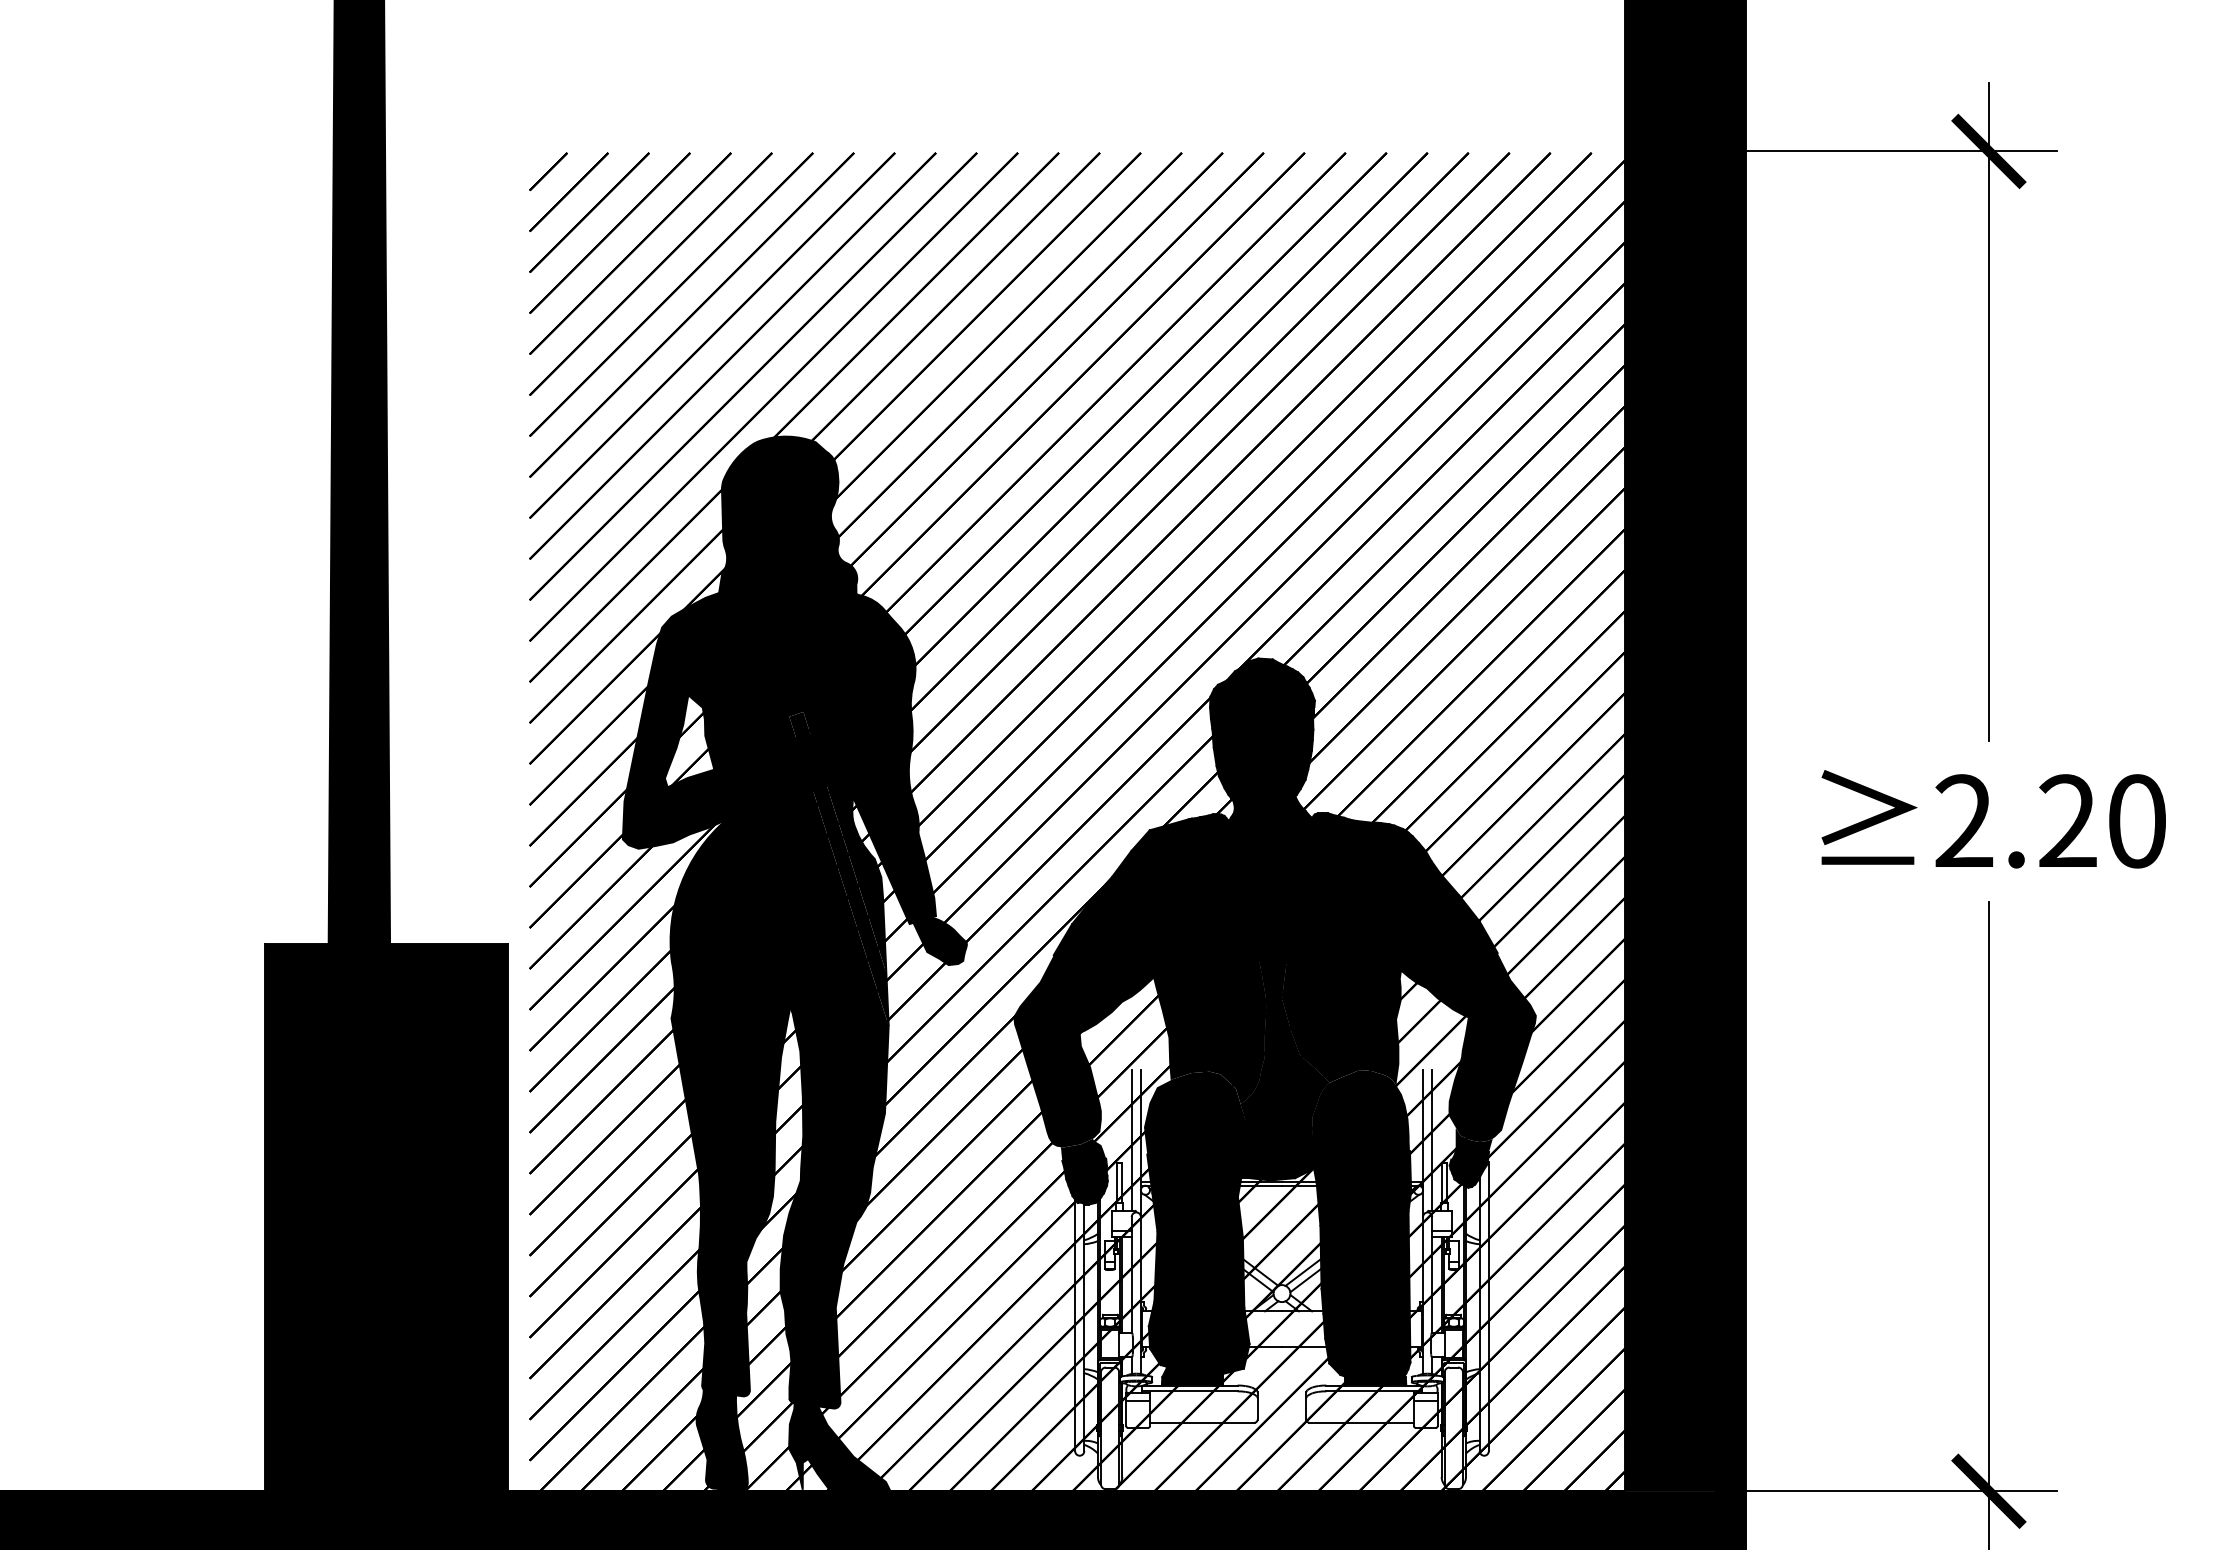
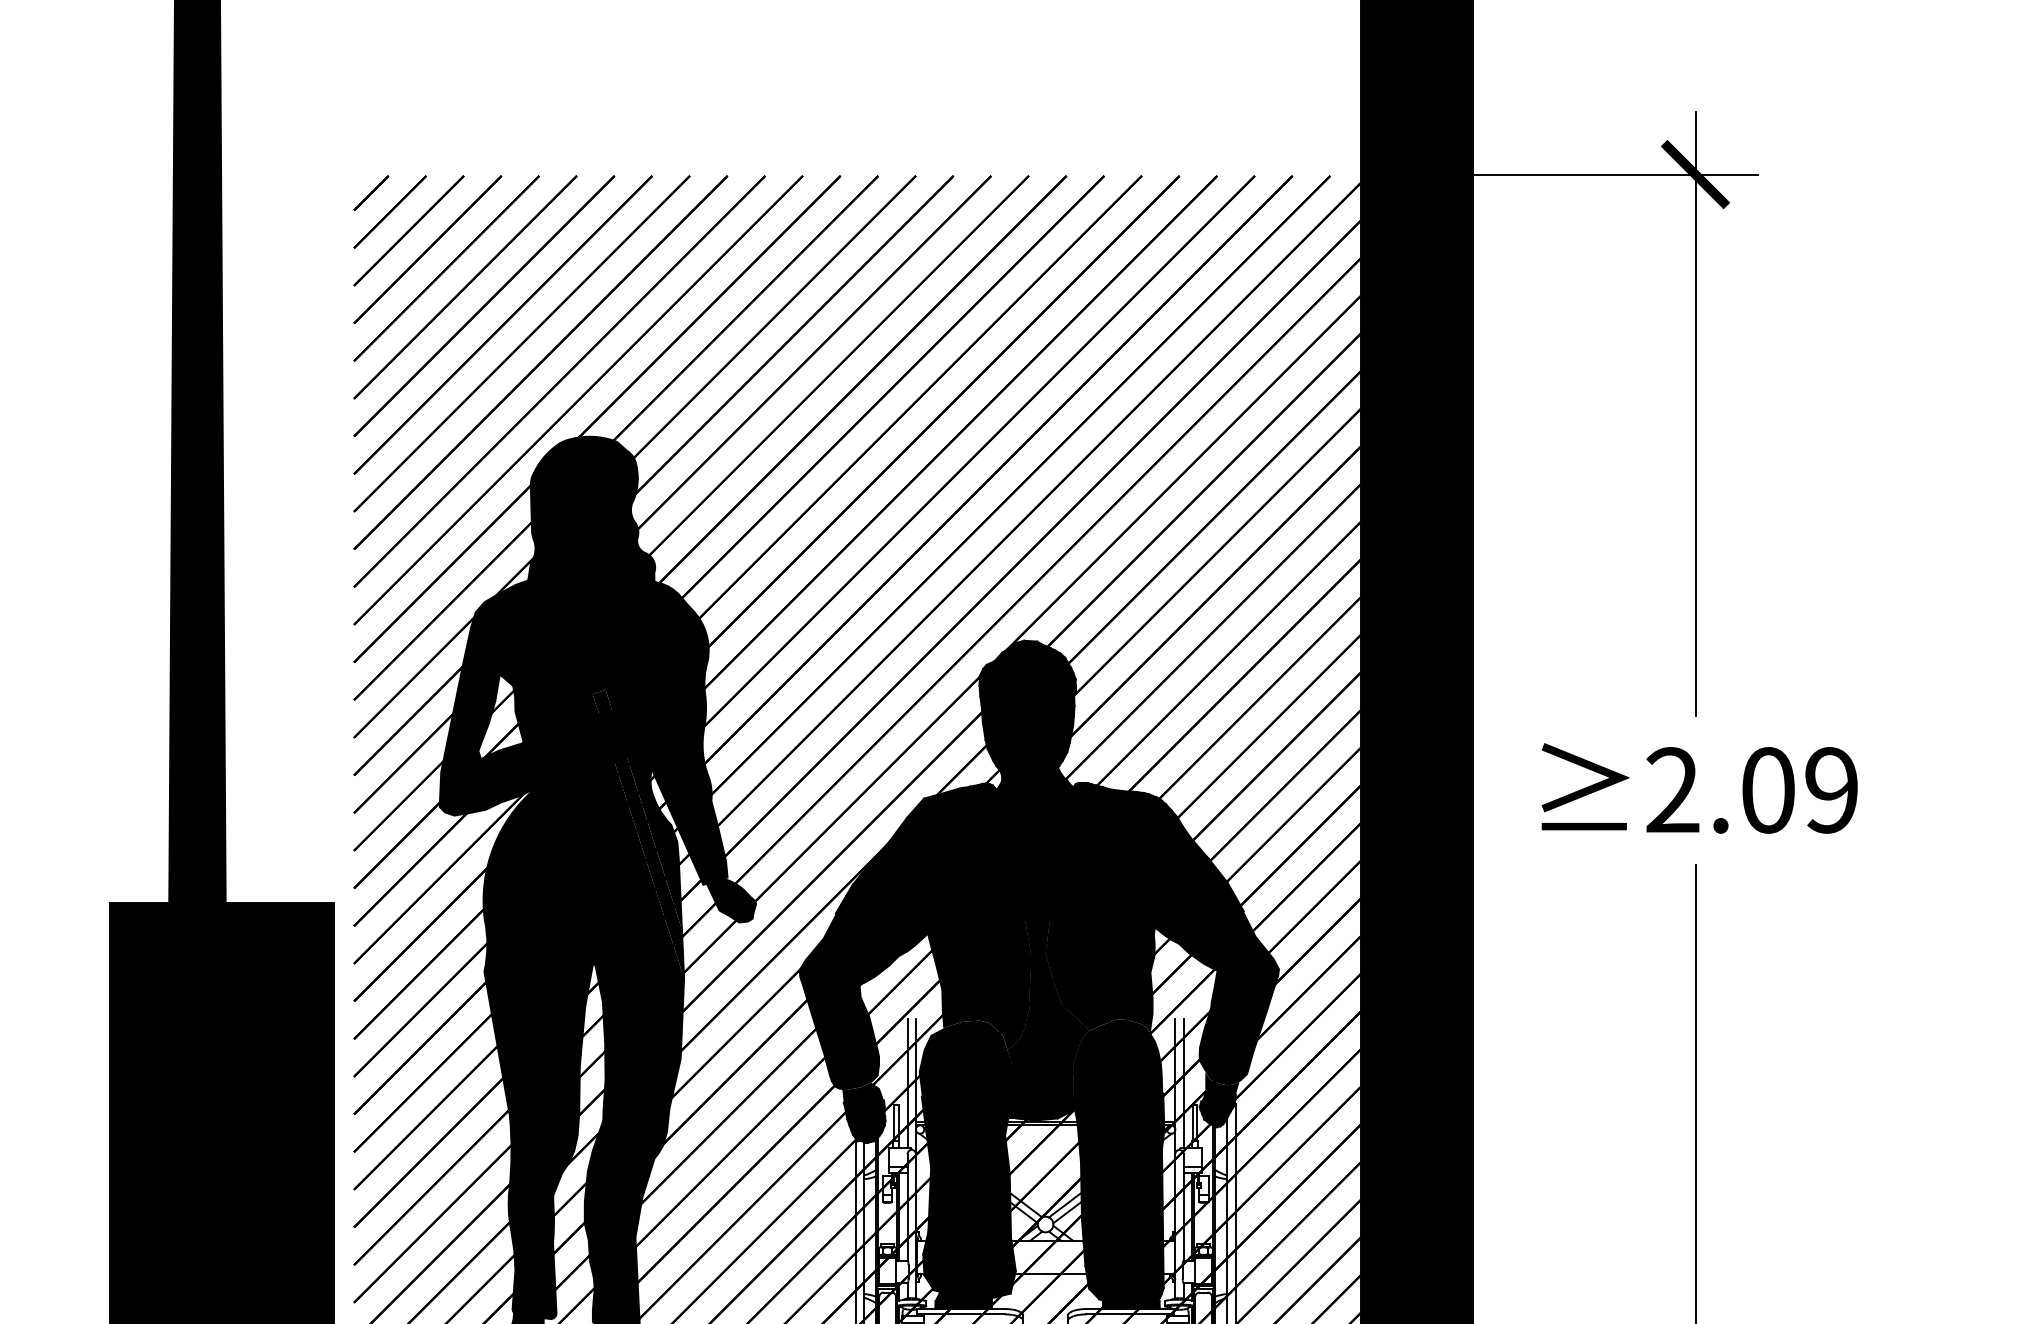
text: (2102, 821) -> (1799, 790), 2.20 -> 2.09

